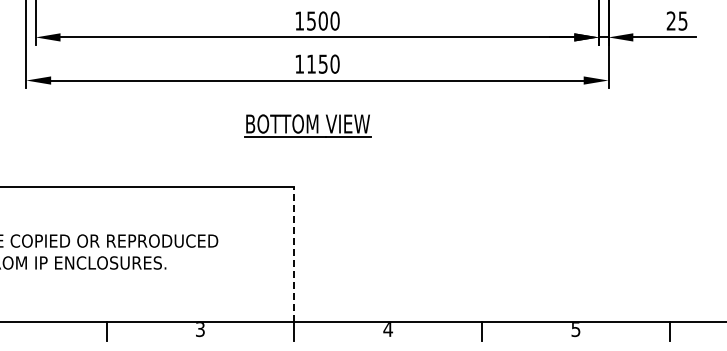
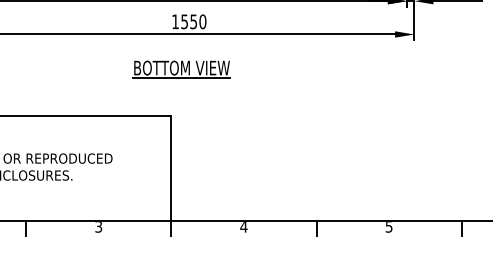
text: (311, 63) -> (184, 21), 1150 -> 1550
line: (294, 254) -> (171, 168), dashed -> solid

